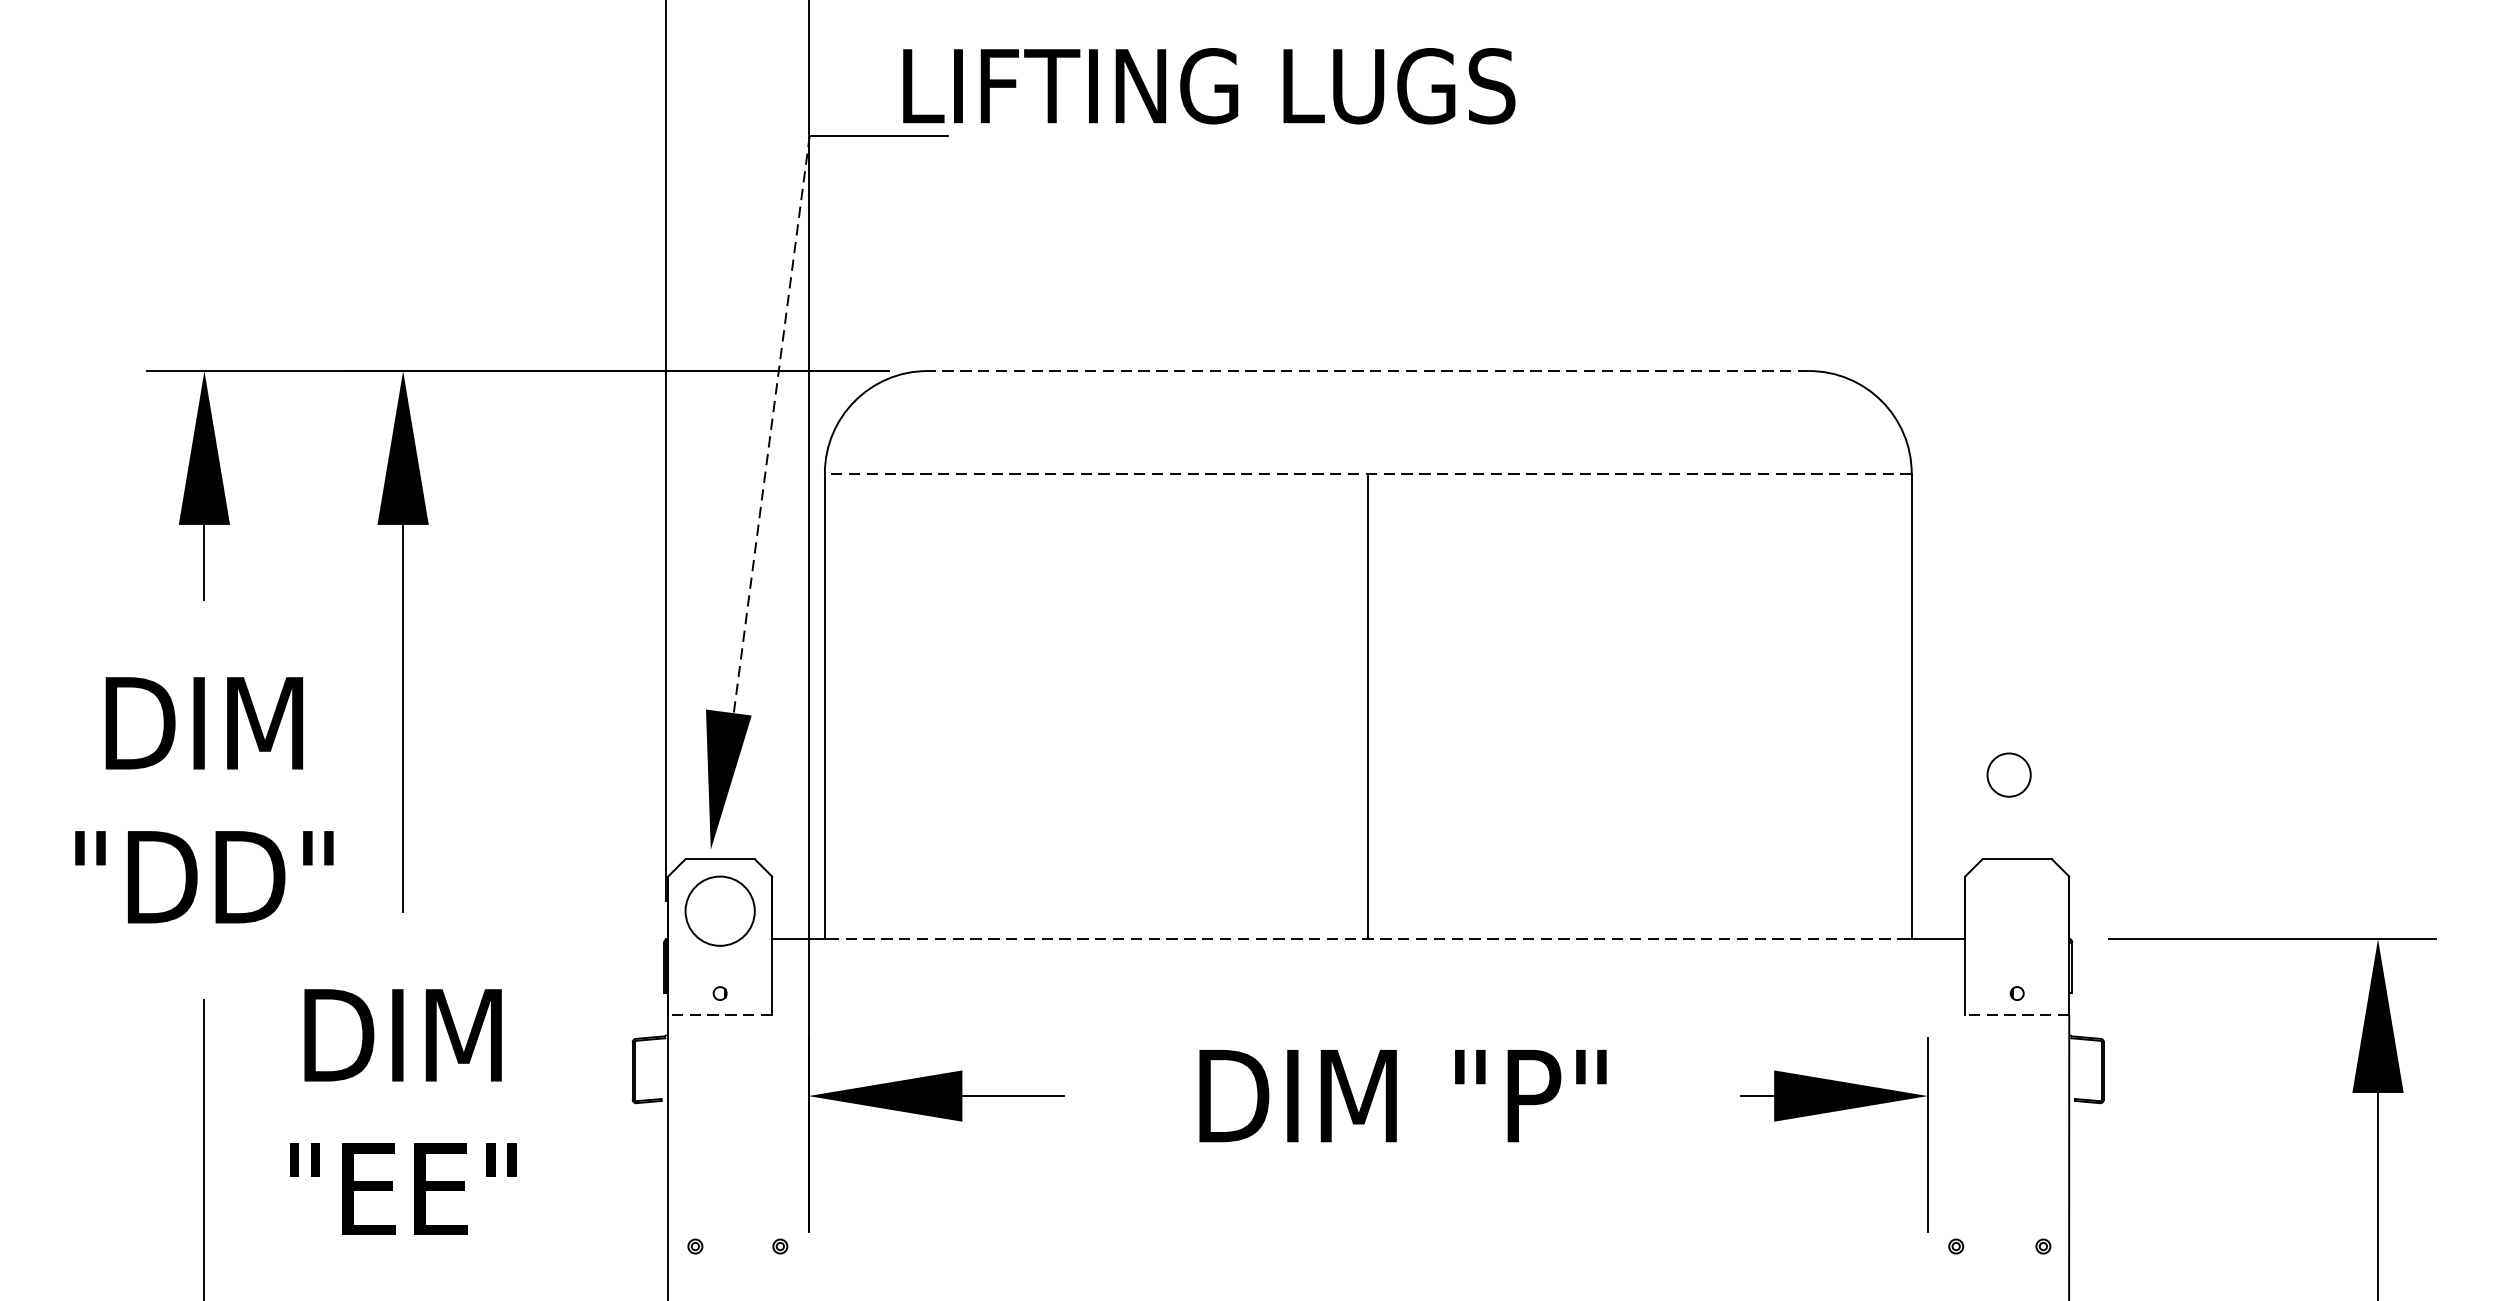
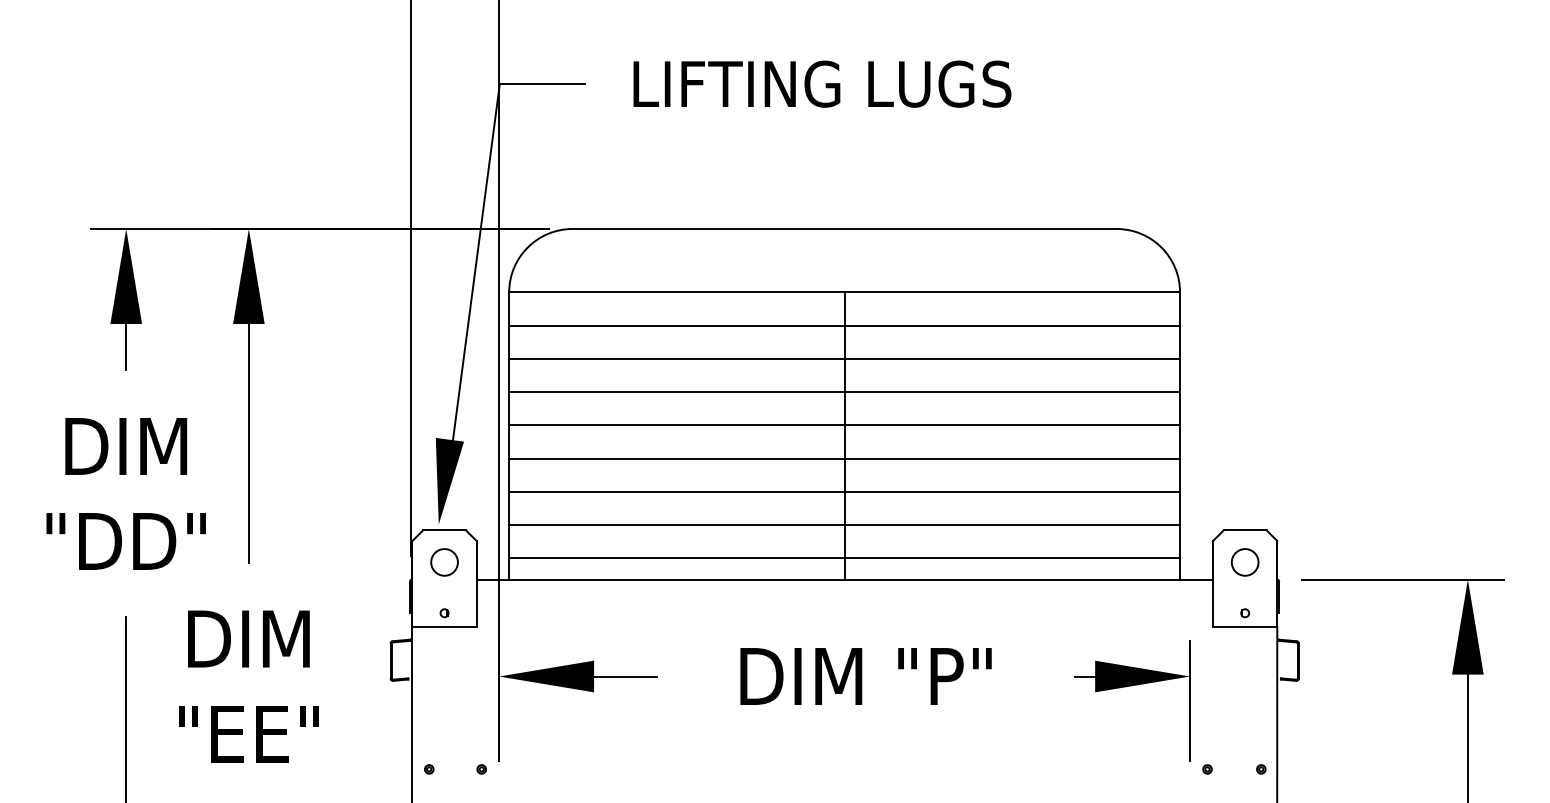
text: (1209, 85) -> (822, 83), moved
line: (1368, 371) -> (844, 229), dashed -> solid
line: (771, 423) -> (476, 261), dashed -> solid
line: (1368, 473) -> (844, 292), dashed -> solid
line: (1368, 527) -> (844, 325), added
line: (1368, 580) -> (844, 358), added
line: (1368, 635) -> (844, 392), added
line: (1368, 689) -> (844, 425), added
line: (1368, 742) -> (844, 458), added
circle: (2008, 775) -> (1244, 562), moved
line: (1368, 796) -> (844, 491), added
line: (1368, 851) -> (844, 525), added
line: (1368, 904) -> (844, 558), added
circle: (720, 911) -> (444, 562), size x0.62
line: (1368, 938) -> (844, 579), dashed -> solid
line: (720, 1015) -> (444, 626), dashed -> solid
line: (2016, 1015) -> (1244, 626), dashed -> solid

